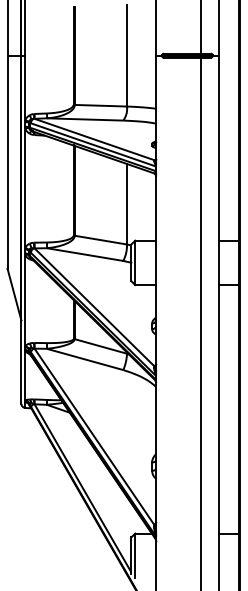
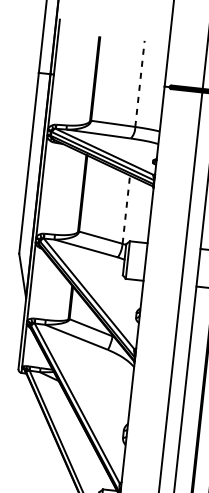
line: (127, 55) -> (140, 83), solid -> dashed
line: (127, 203) -> (126, 209), solid -> dashed

